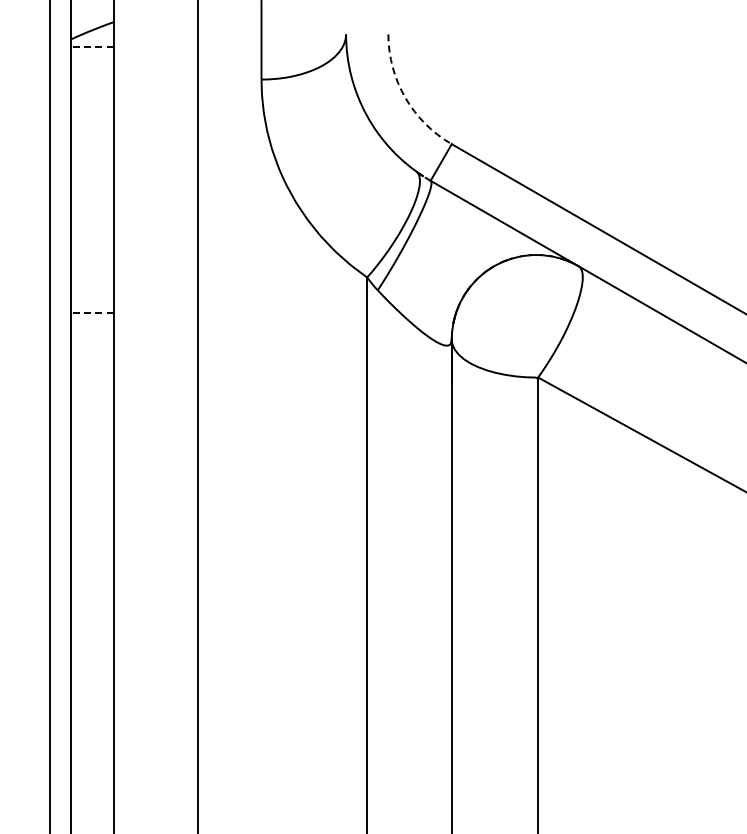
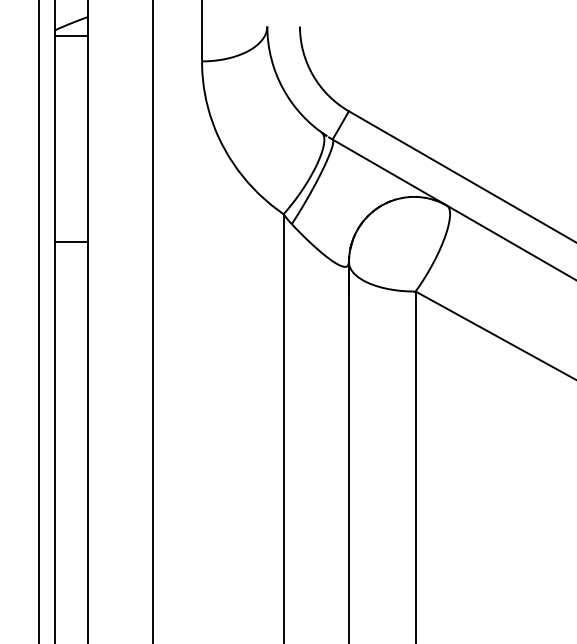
line: (91, 46) -> (70, 35), dashed -> solid
arc: (405, 97) -> (313, 75), dashed -> solid
line: (91, 313) -> (70, 242), dashed -> solid

